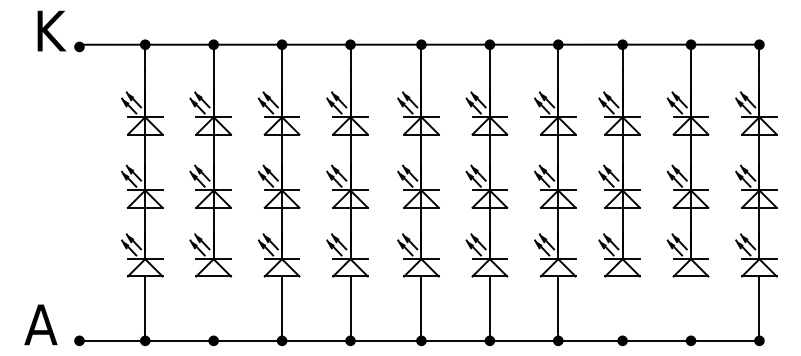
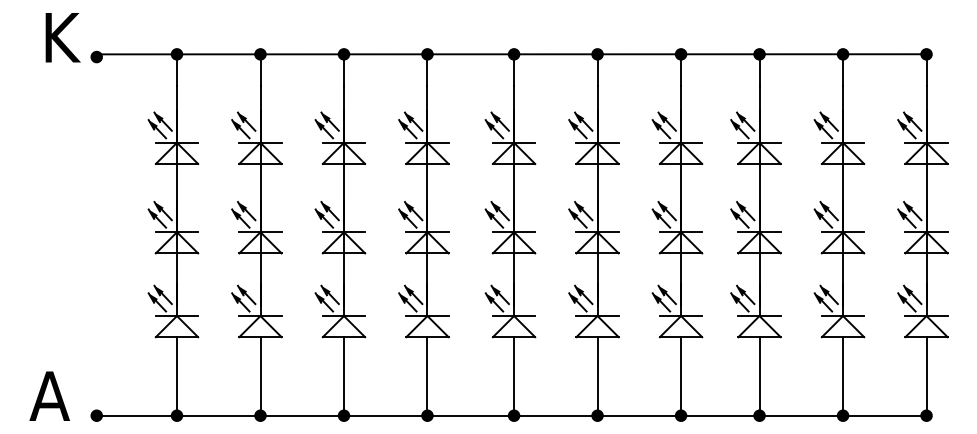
line: (213, 306) -> (260, 373), added
line: (622, 306) -> (759, 373), added
line: (691, 306) -> (843, 373), added

